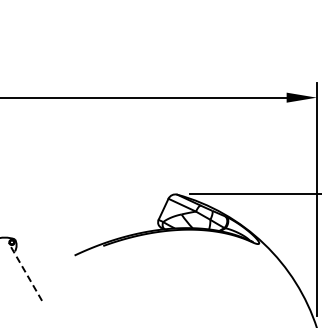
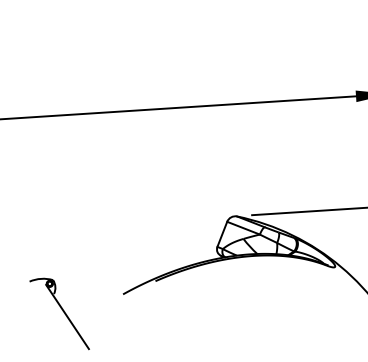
line: (25, 271) -> (67, 316), dashed -> solid

